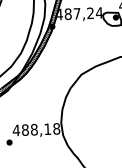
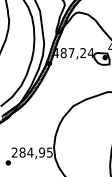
text: (35, 129) -> (31, 152), 488,18 -> 284,95

